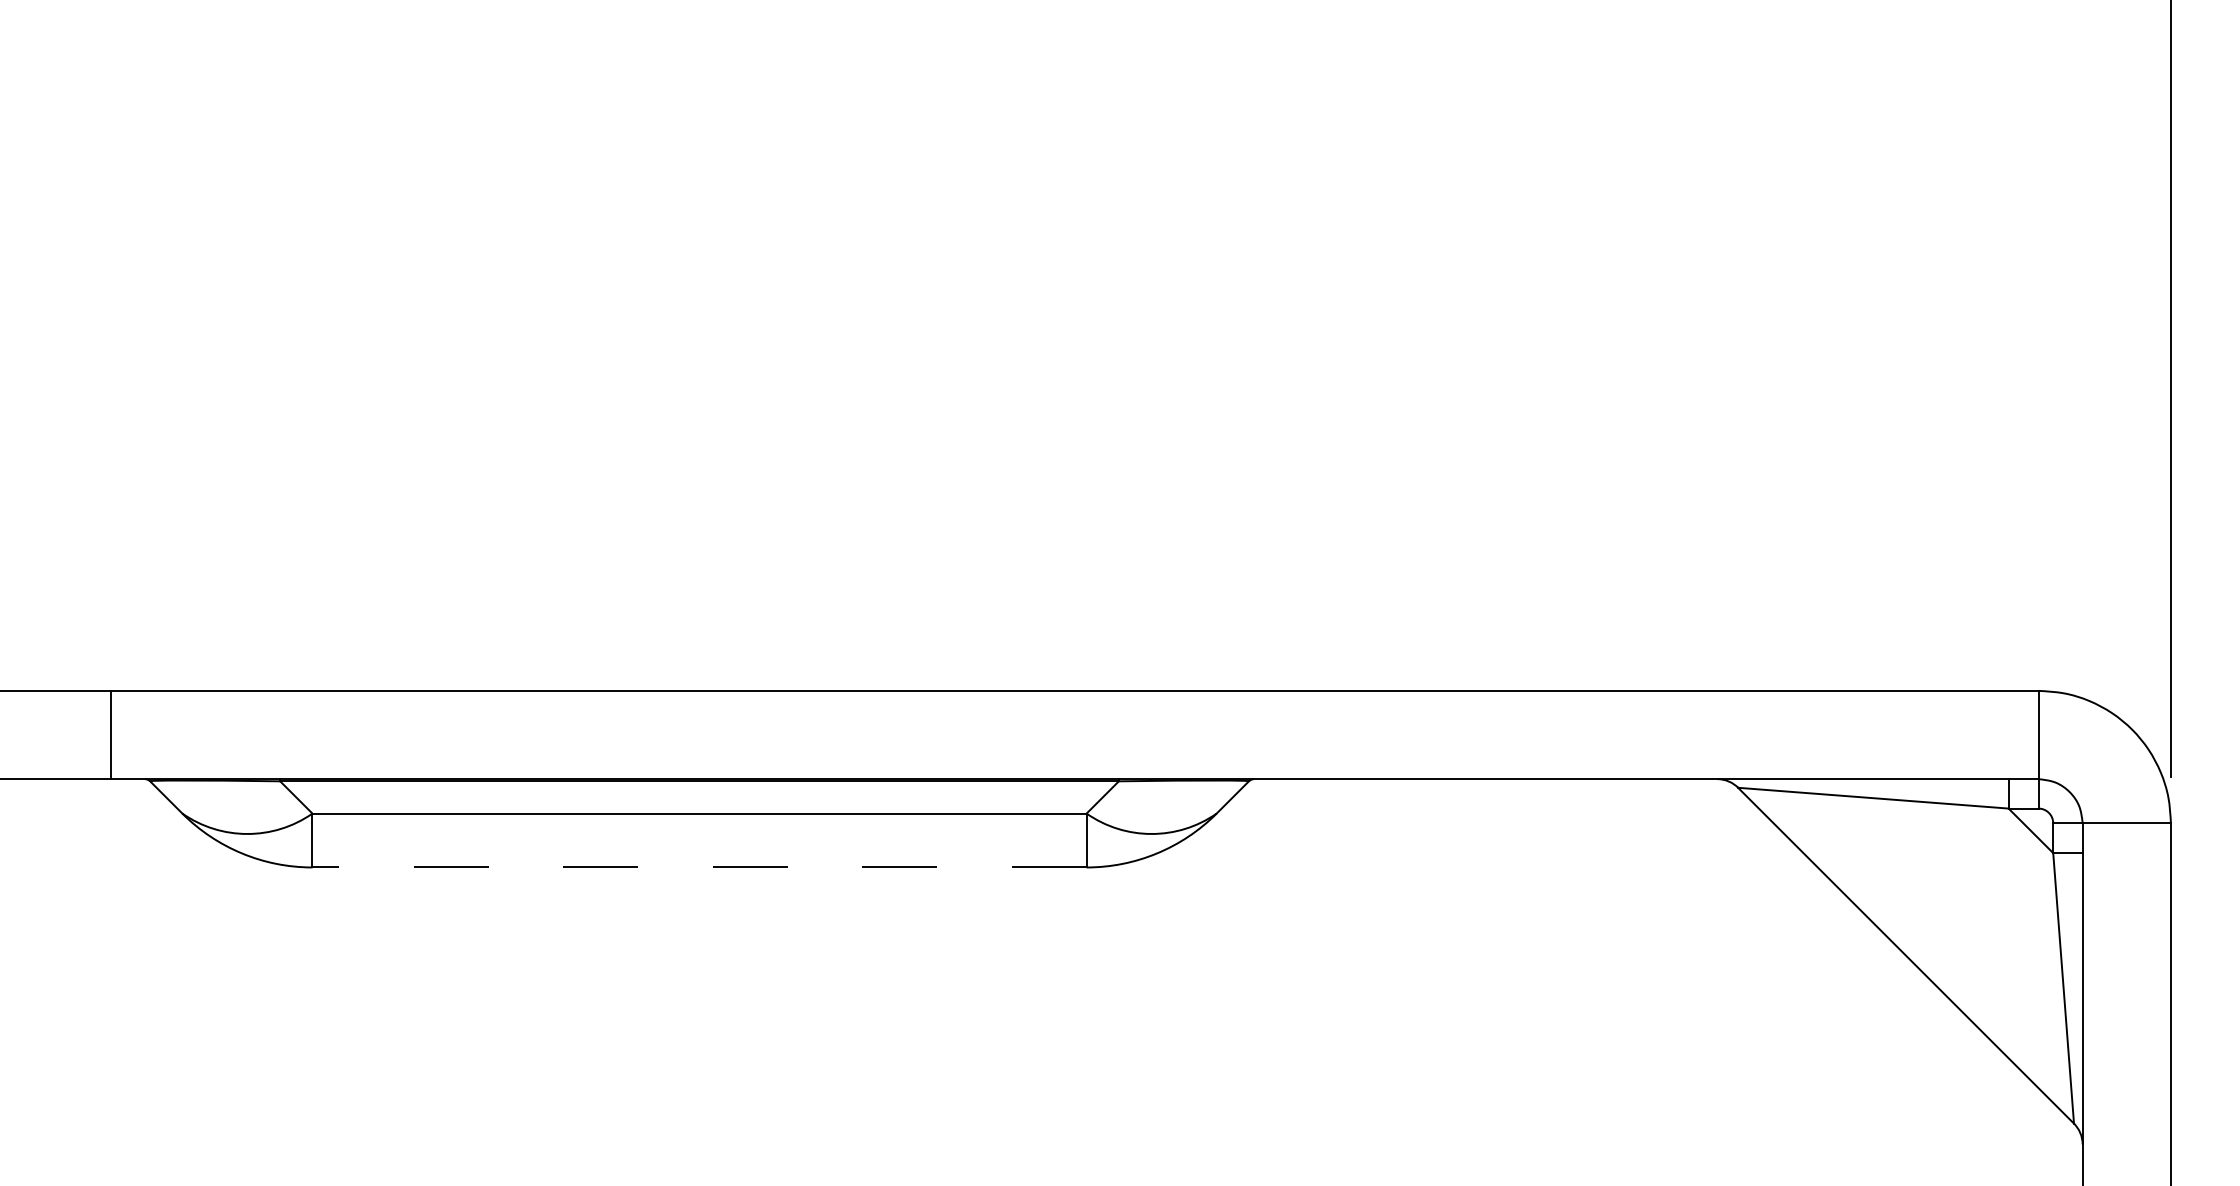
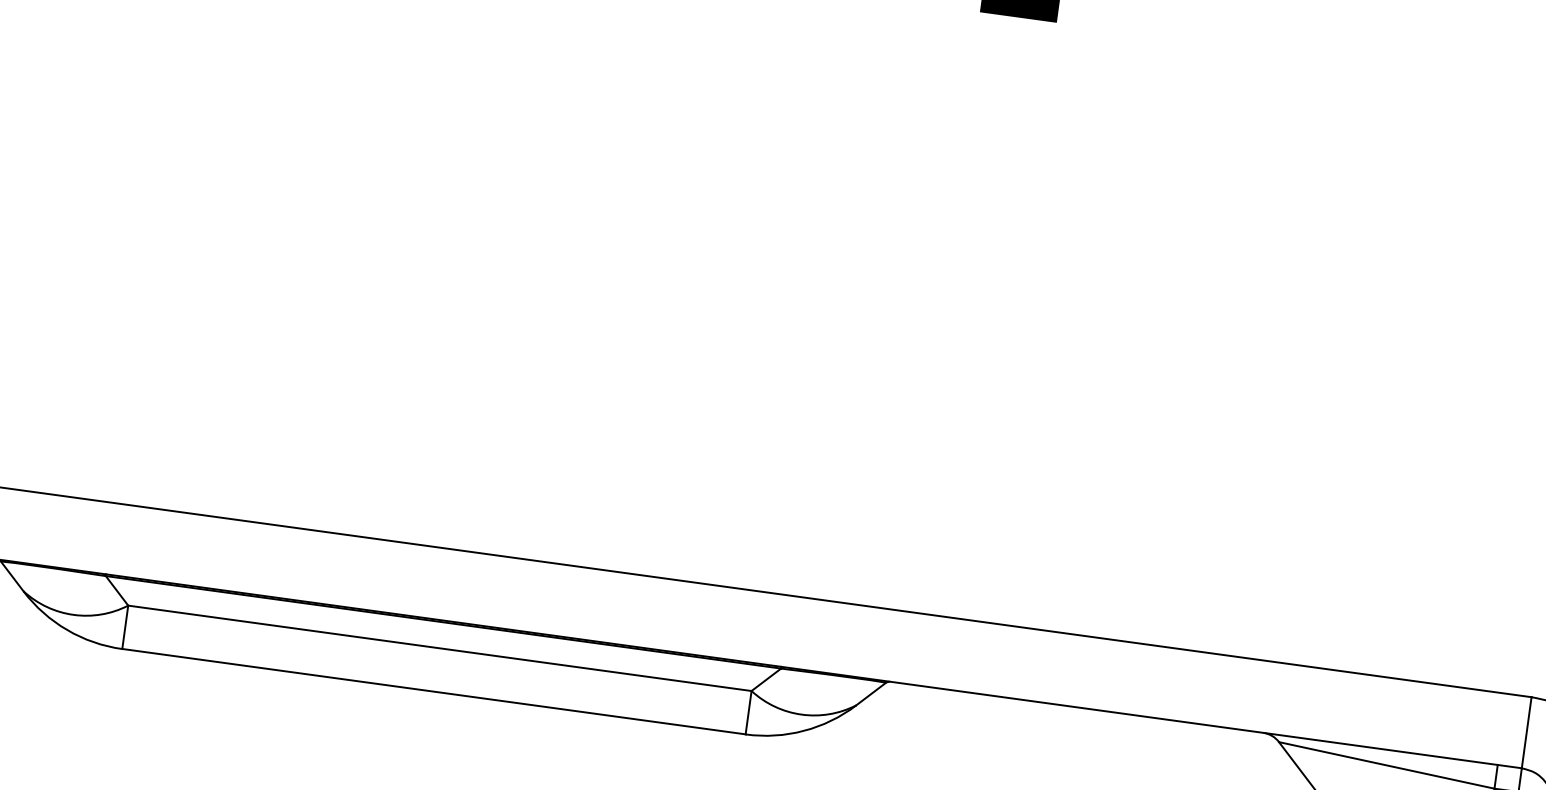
line: (699, 867) -> (433, 691), dashed -> solid

